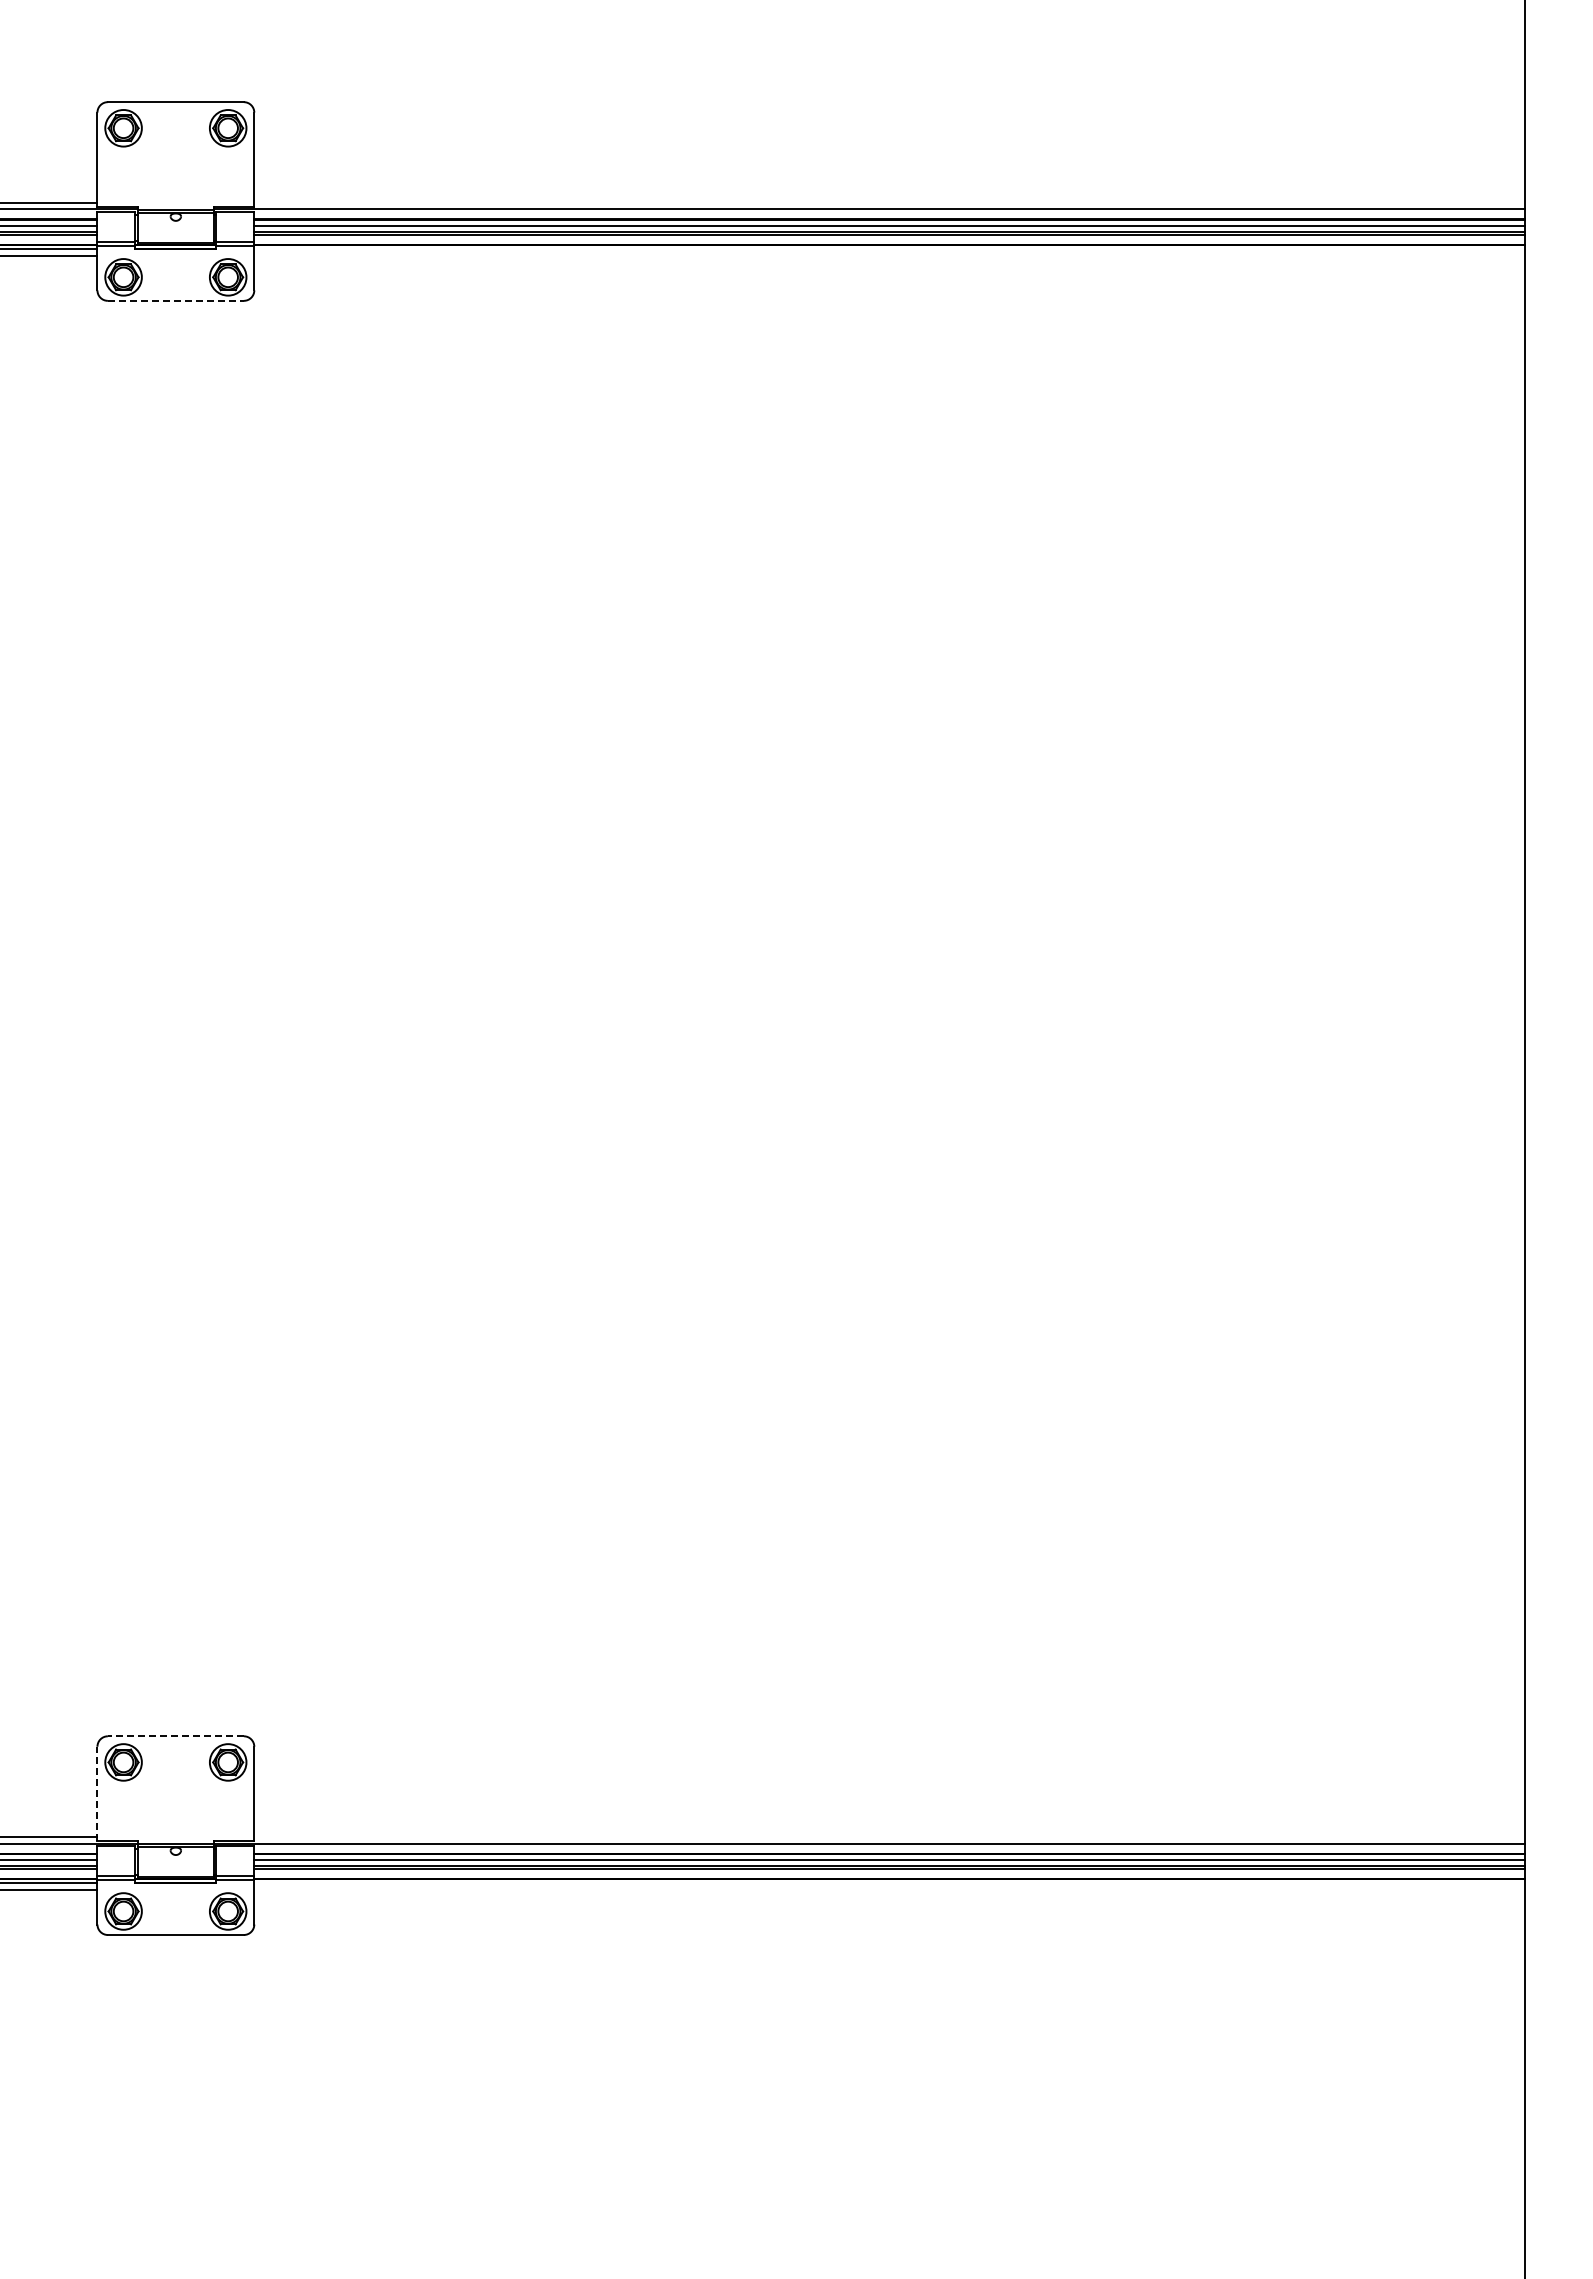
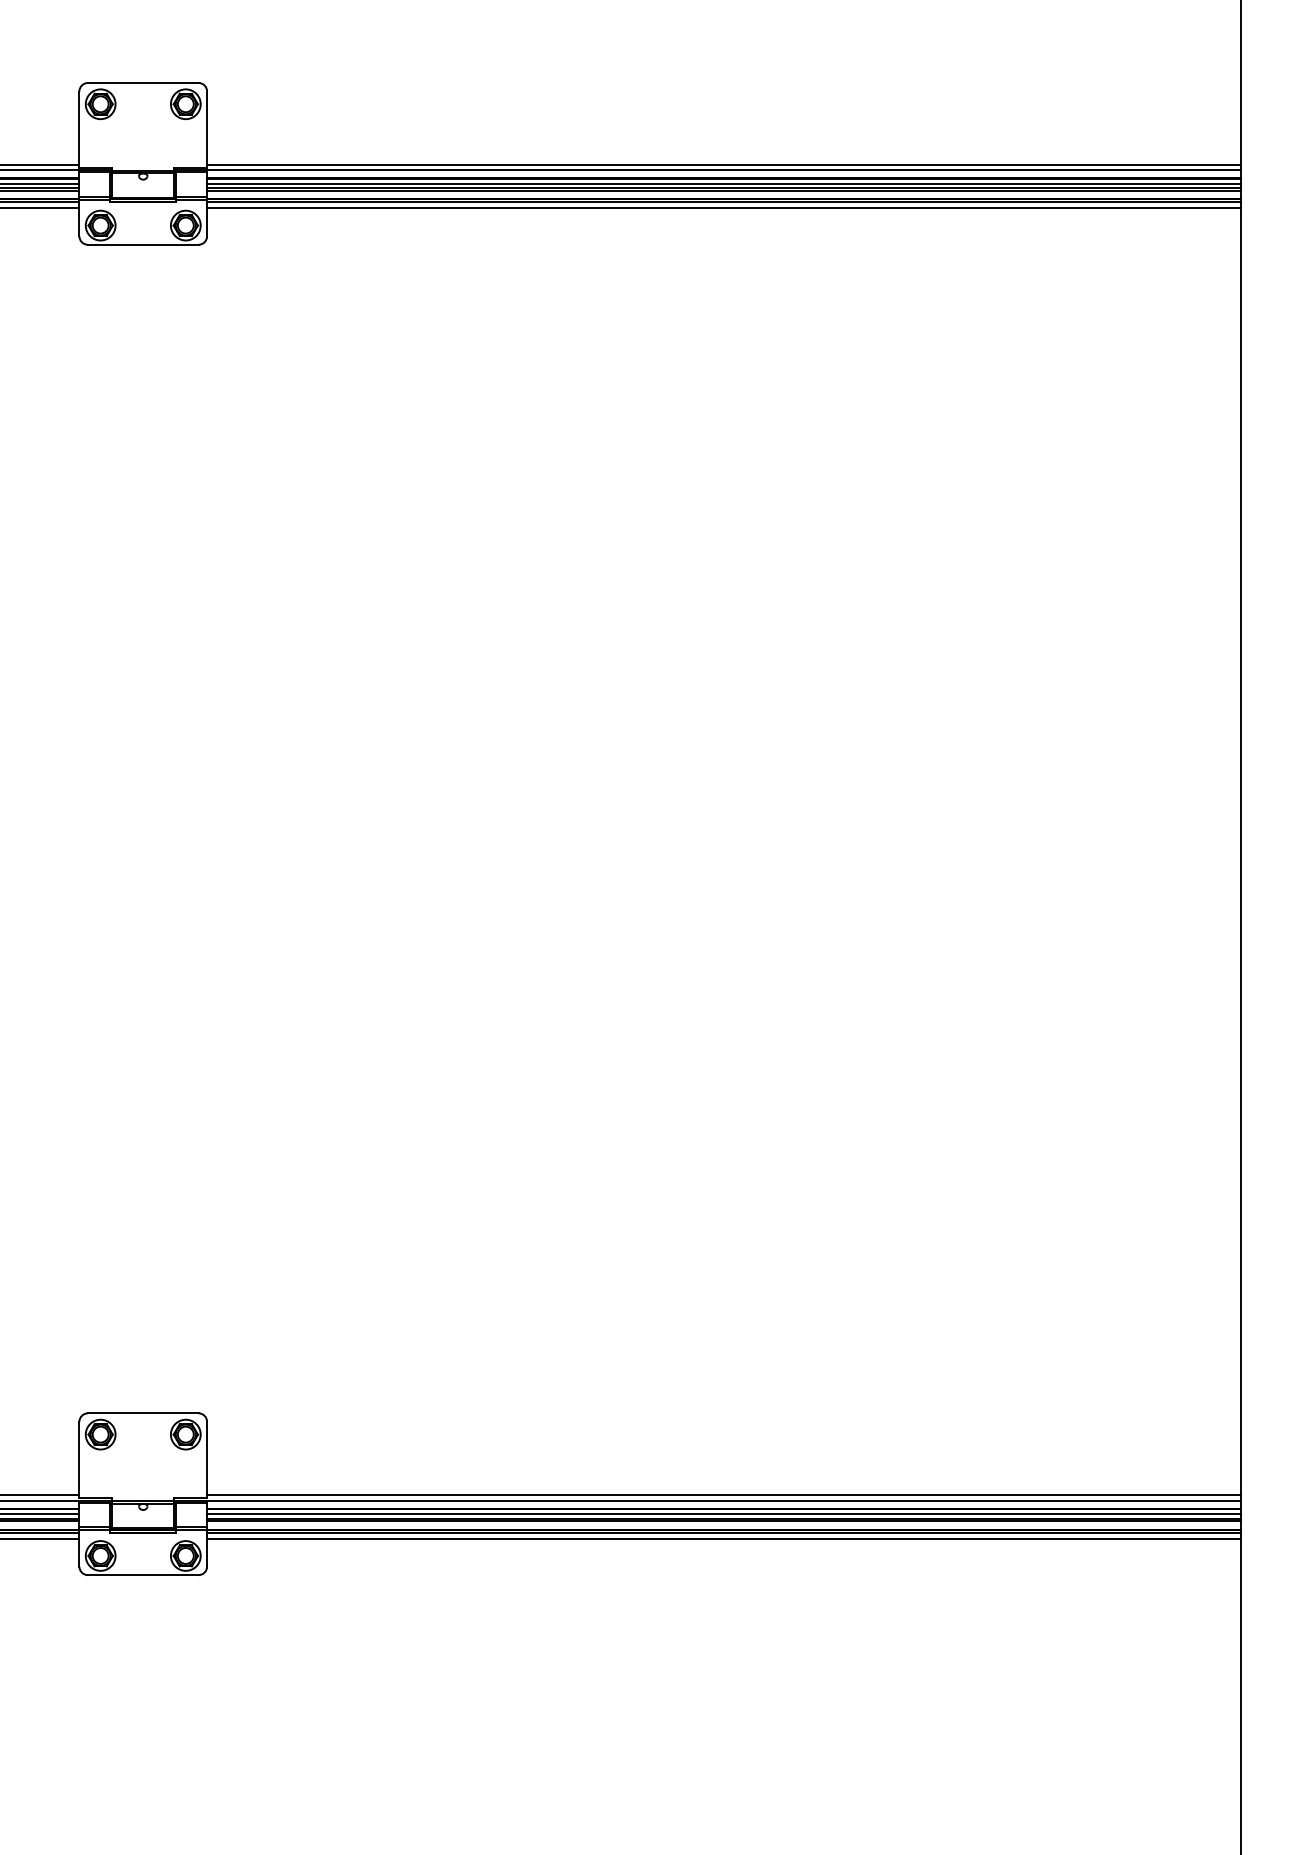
line: (889, 203) -> (724, 165), added
line: (889, 248) -> (724, 202), added
line: (889, 256) -> (724, 208), added
line: (175, 300) -> (142, 244), dashed -> solid
line: (175, 1736) -> (142, 1413), dashed -> solid
line: (97, 1793) -> (79, 1459), dashed -> solid
line: (889, 1837) -> (724, 1495), added
line: (889, 1882) -> (724, 1532), added
line: (889, 1890) -> (724, 1538), added

